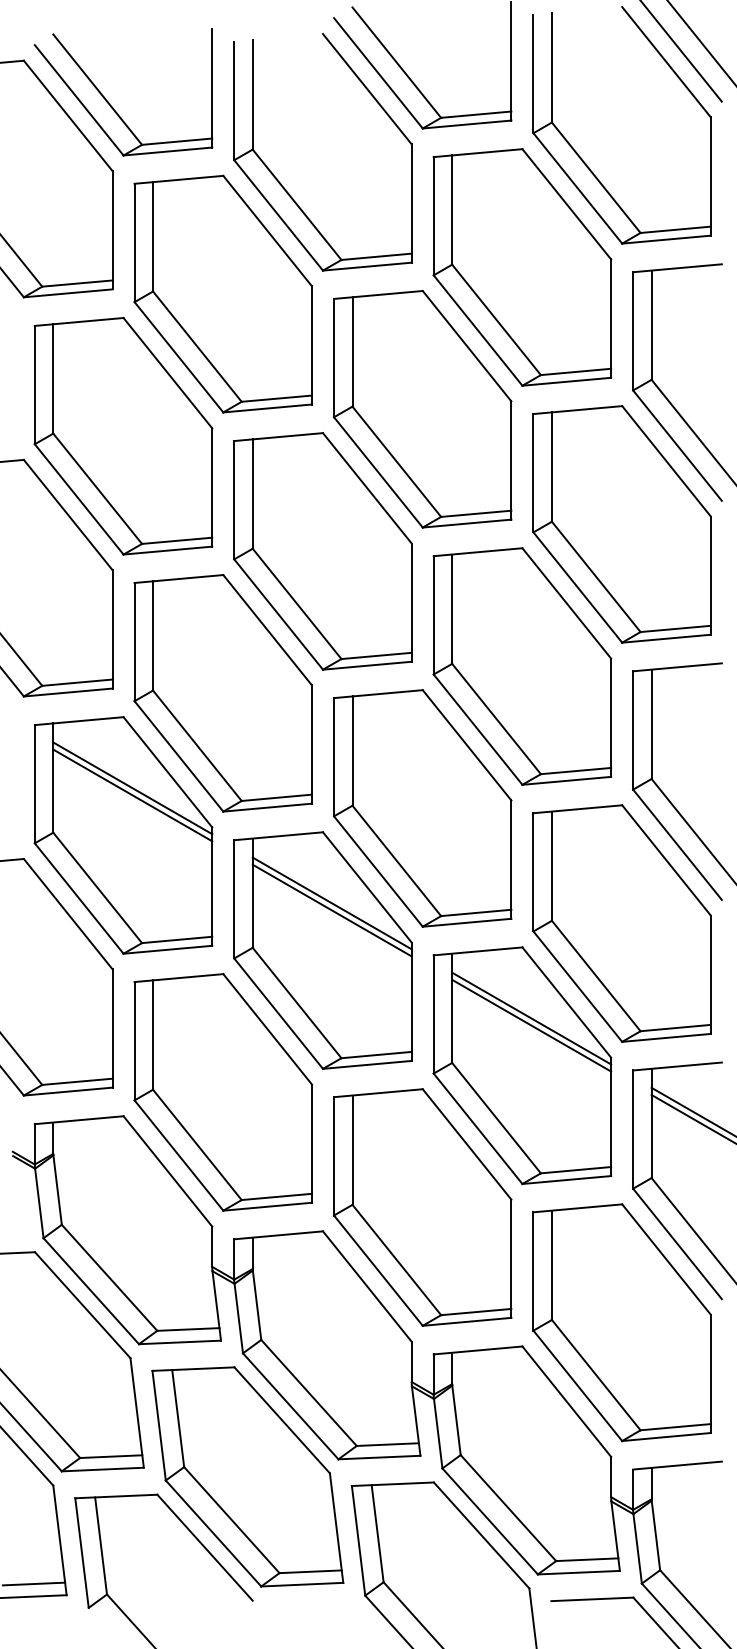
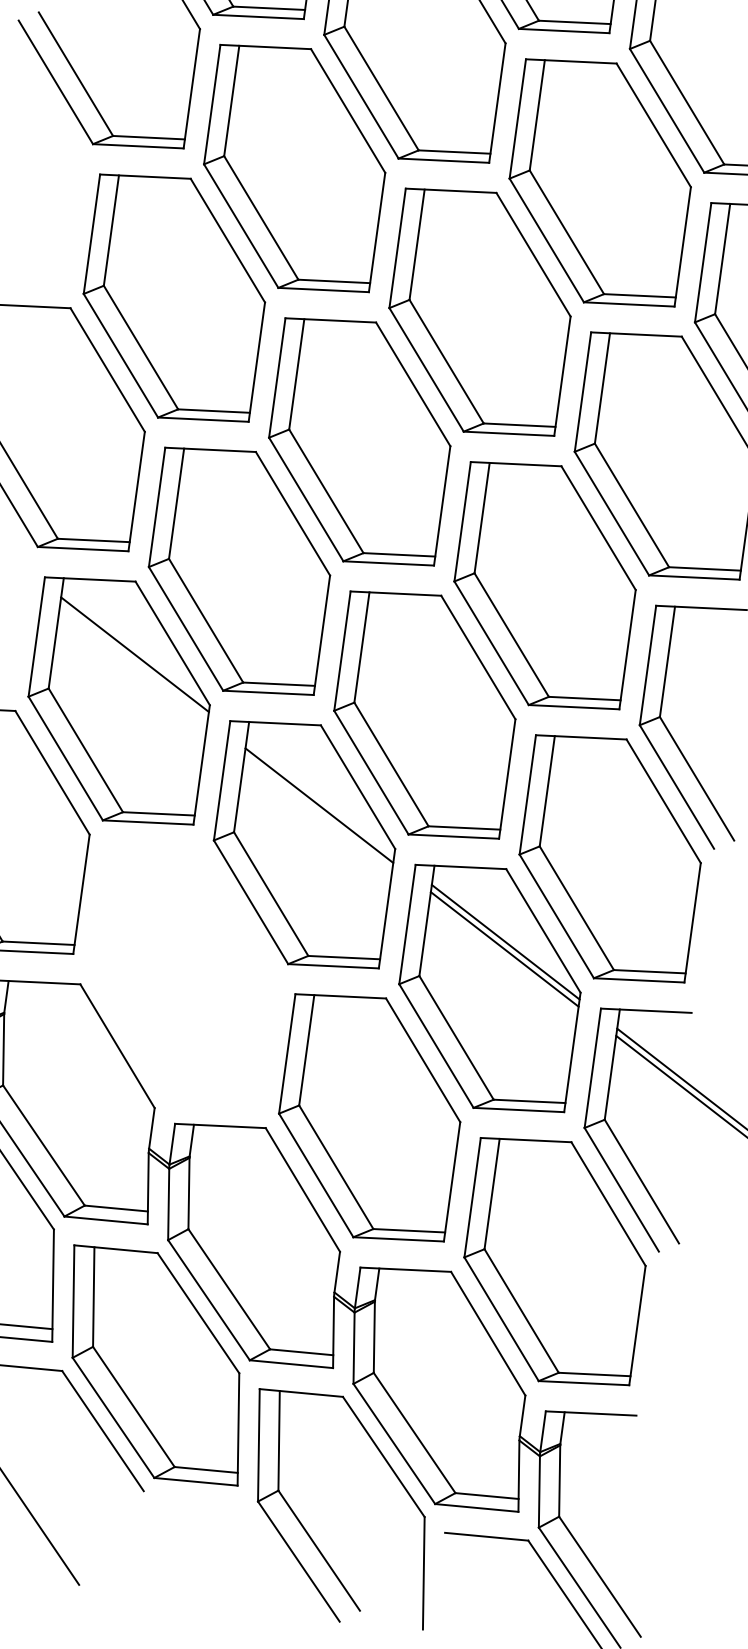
line: (132, 795) -> (133, 661), removed
line: (331, 903) -> (319, 798), removed
part: (222, 1092) -> (183, 974), removed

